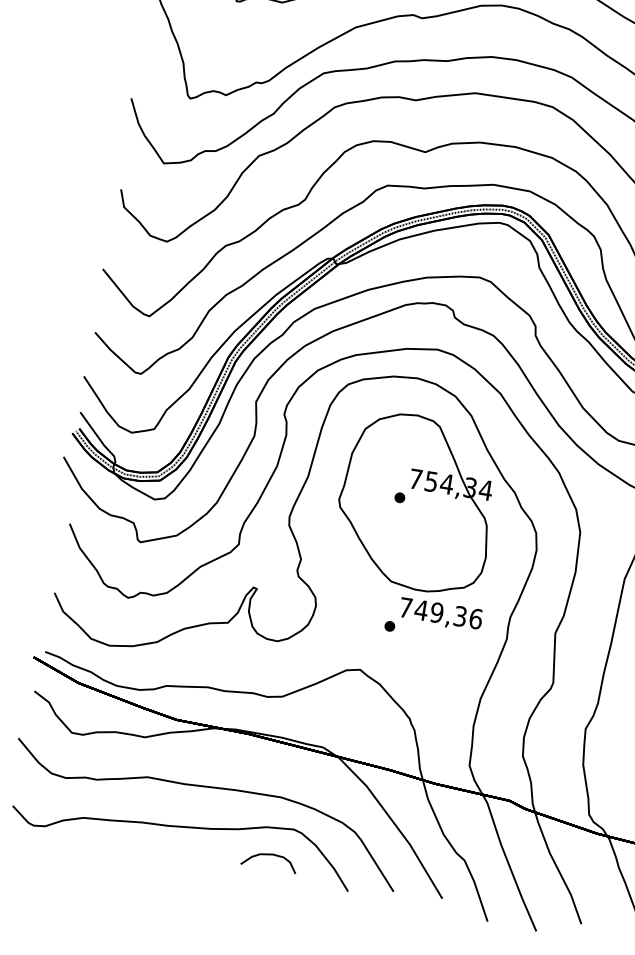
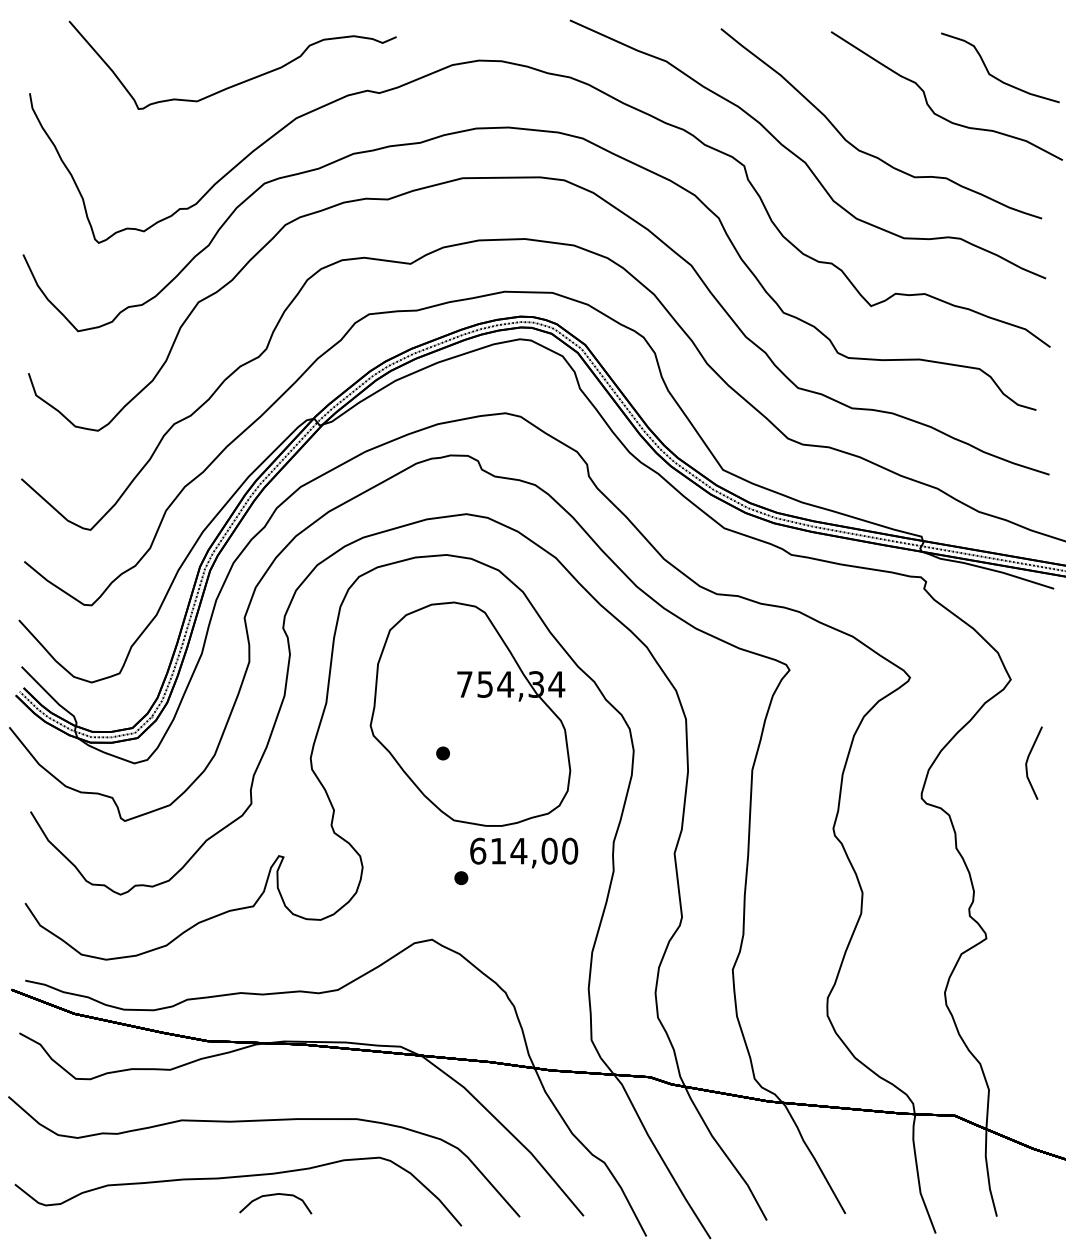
part: (399, 497) -> (442, 753), moved
text: (441, 612) -> (524, 850), 749,36 -> 614,00
curve: (270, 855) -> (275, 1195), moved

